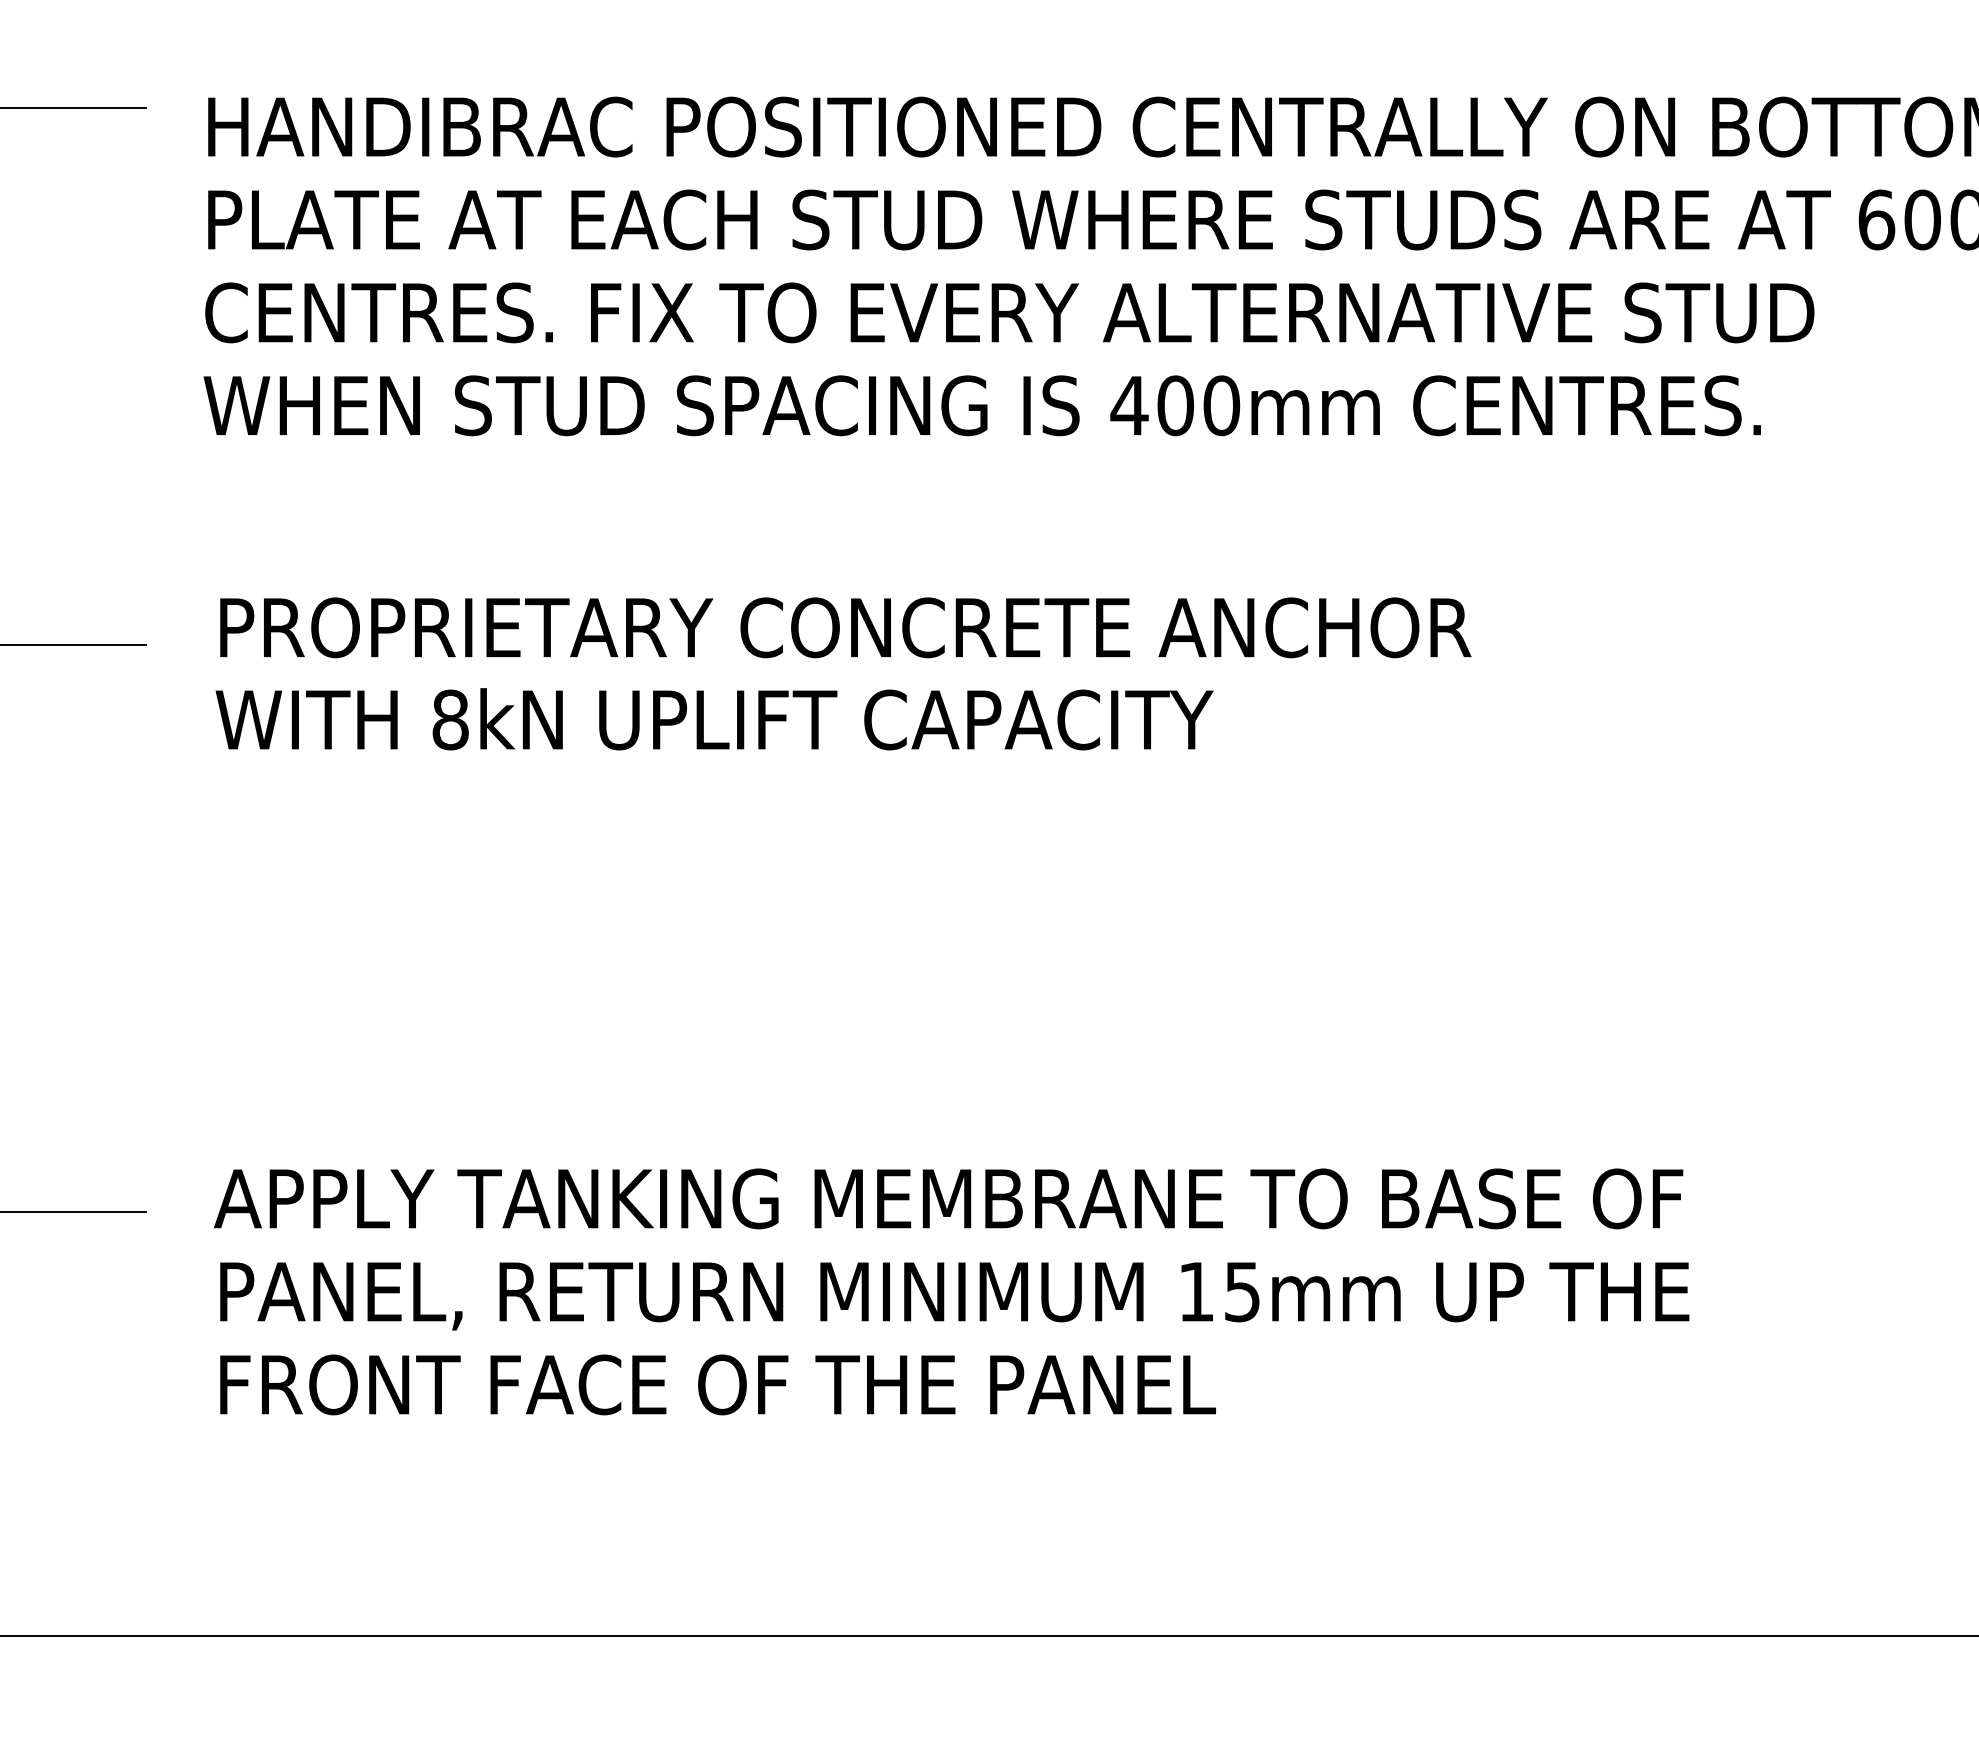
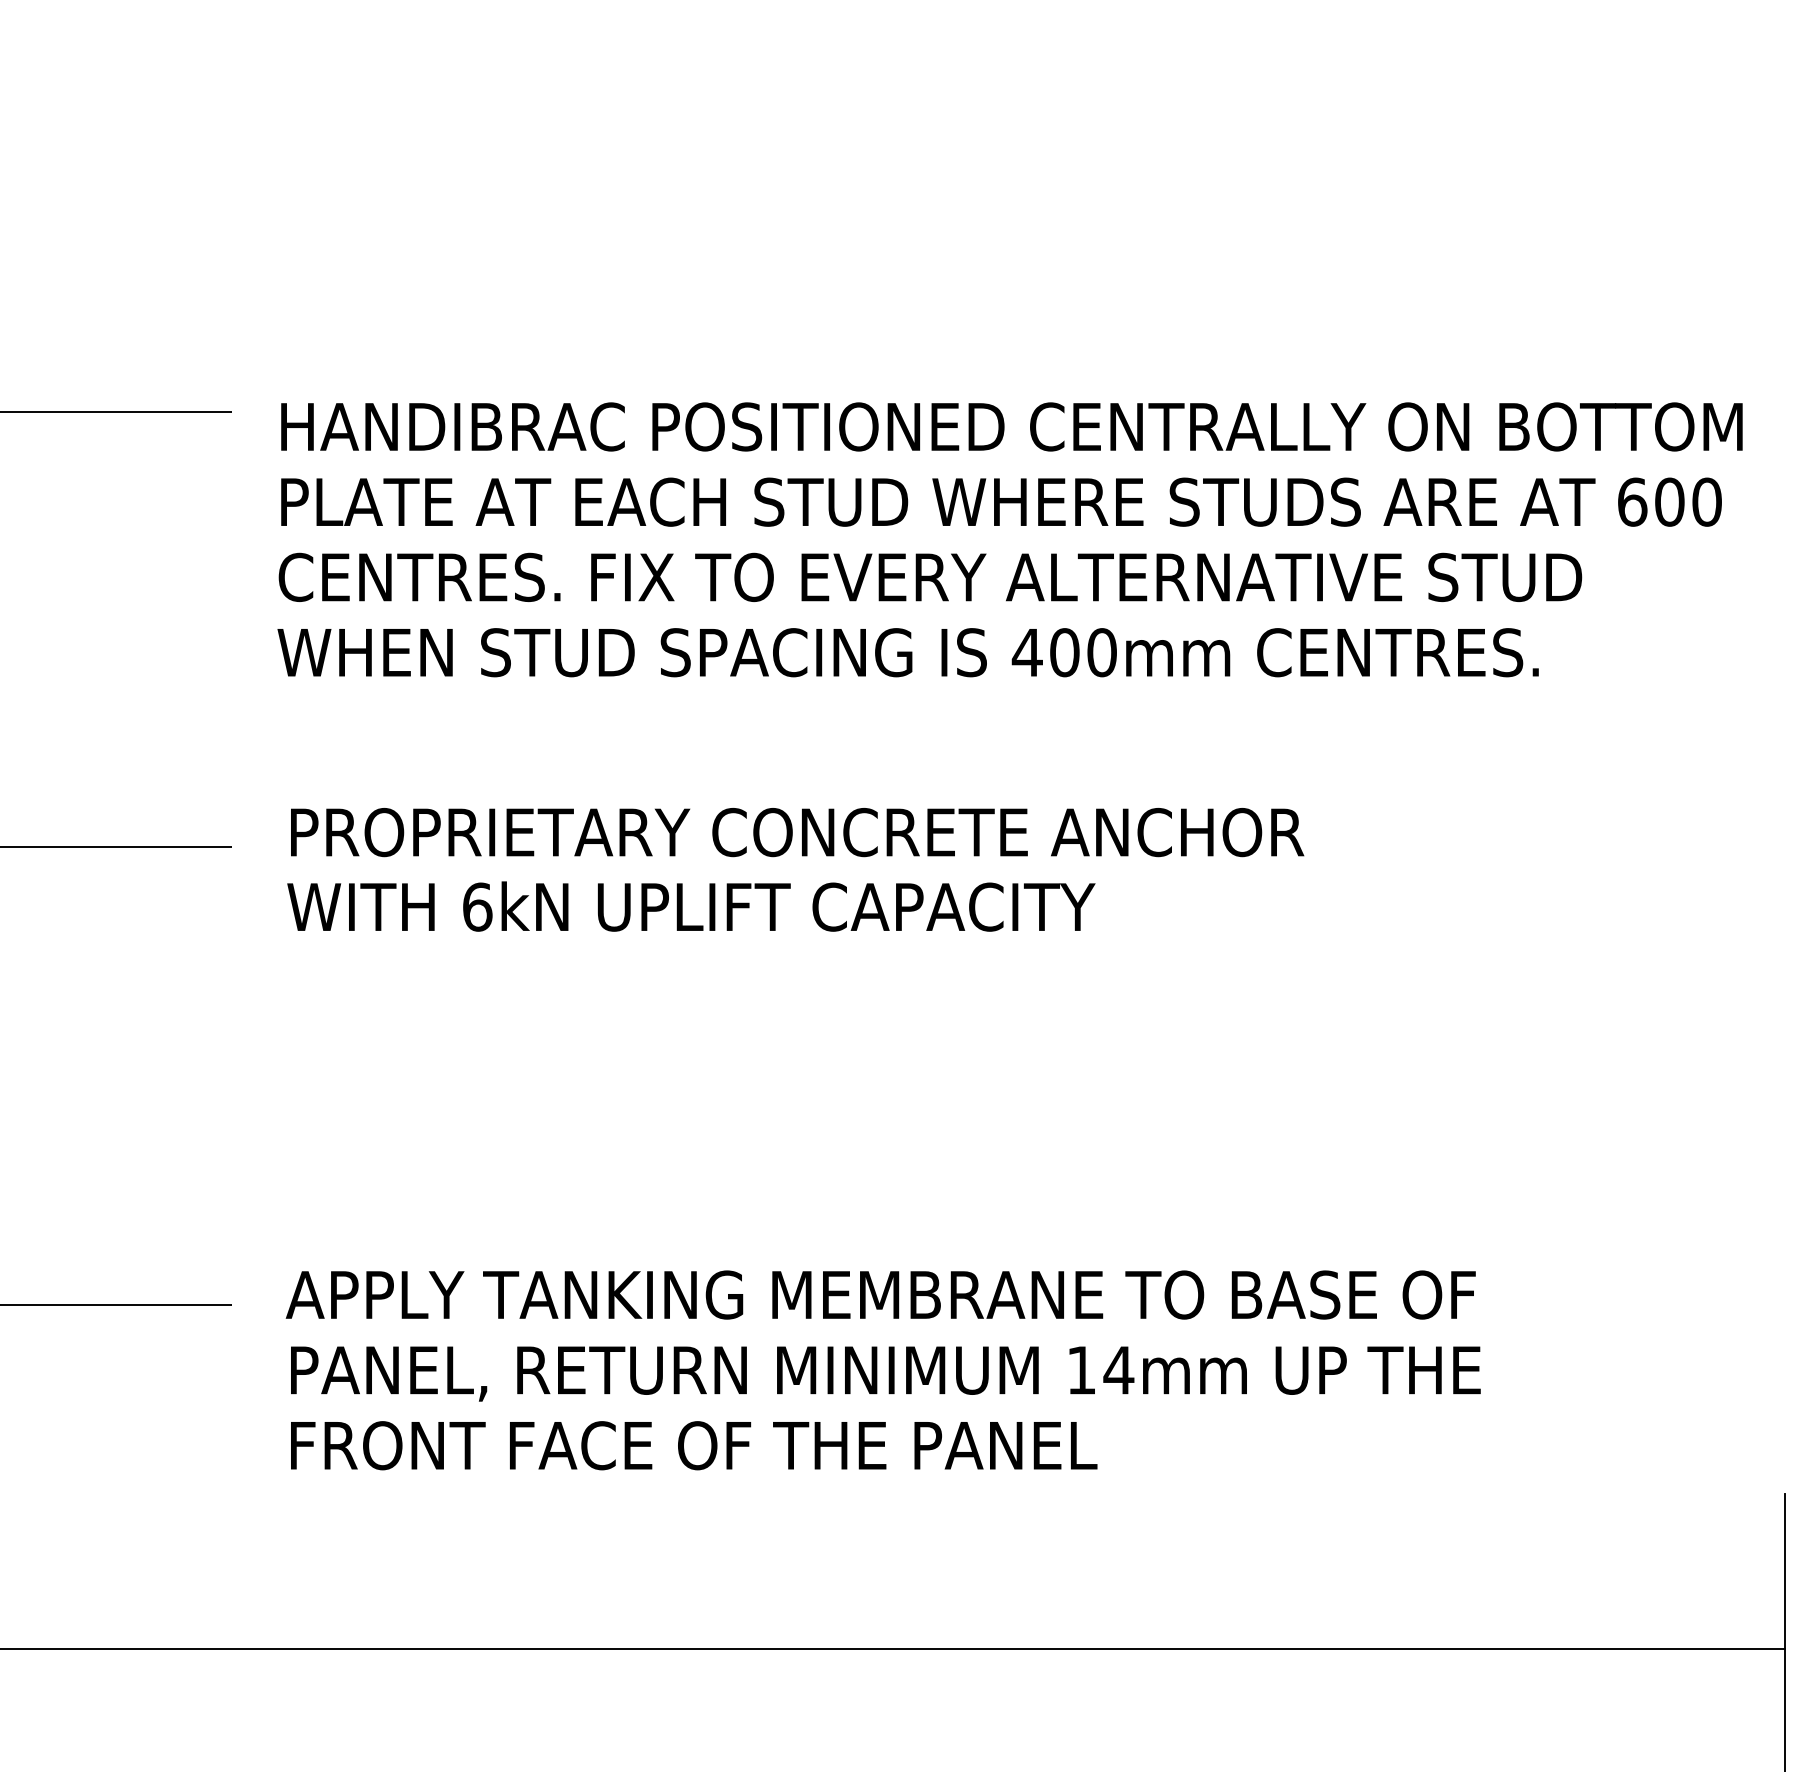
text: (450, 719) -> (477, 906), 8kN -> 6kN
text: (1242, 1292) -> (1118, 1370), 15mm -> 14mm

